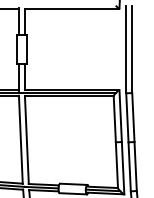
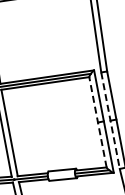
line: (115, 141) -> (97, 121), solid -> dashed
line: (128, 142) -> (110, 120), solid -> dashed

